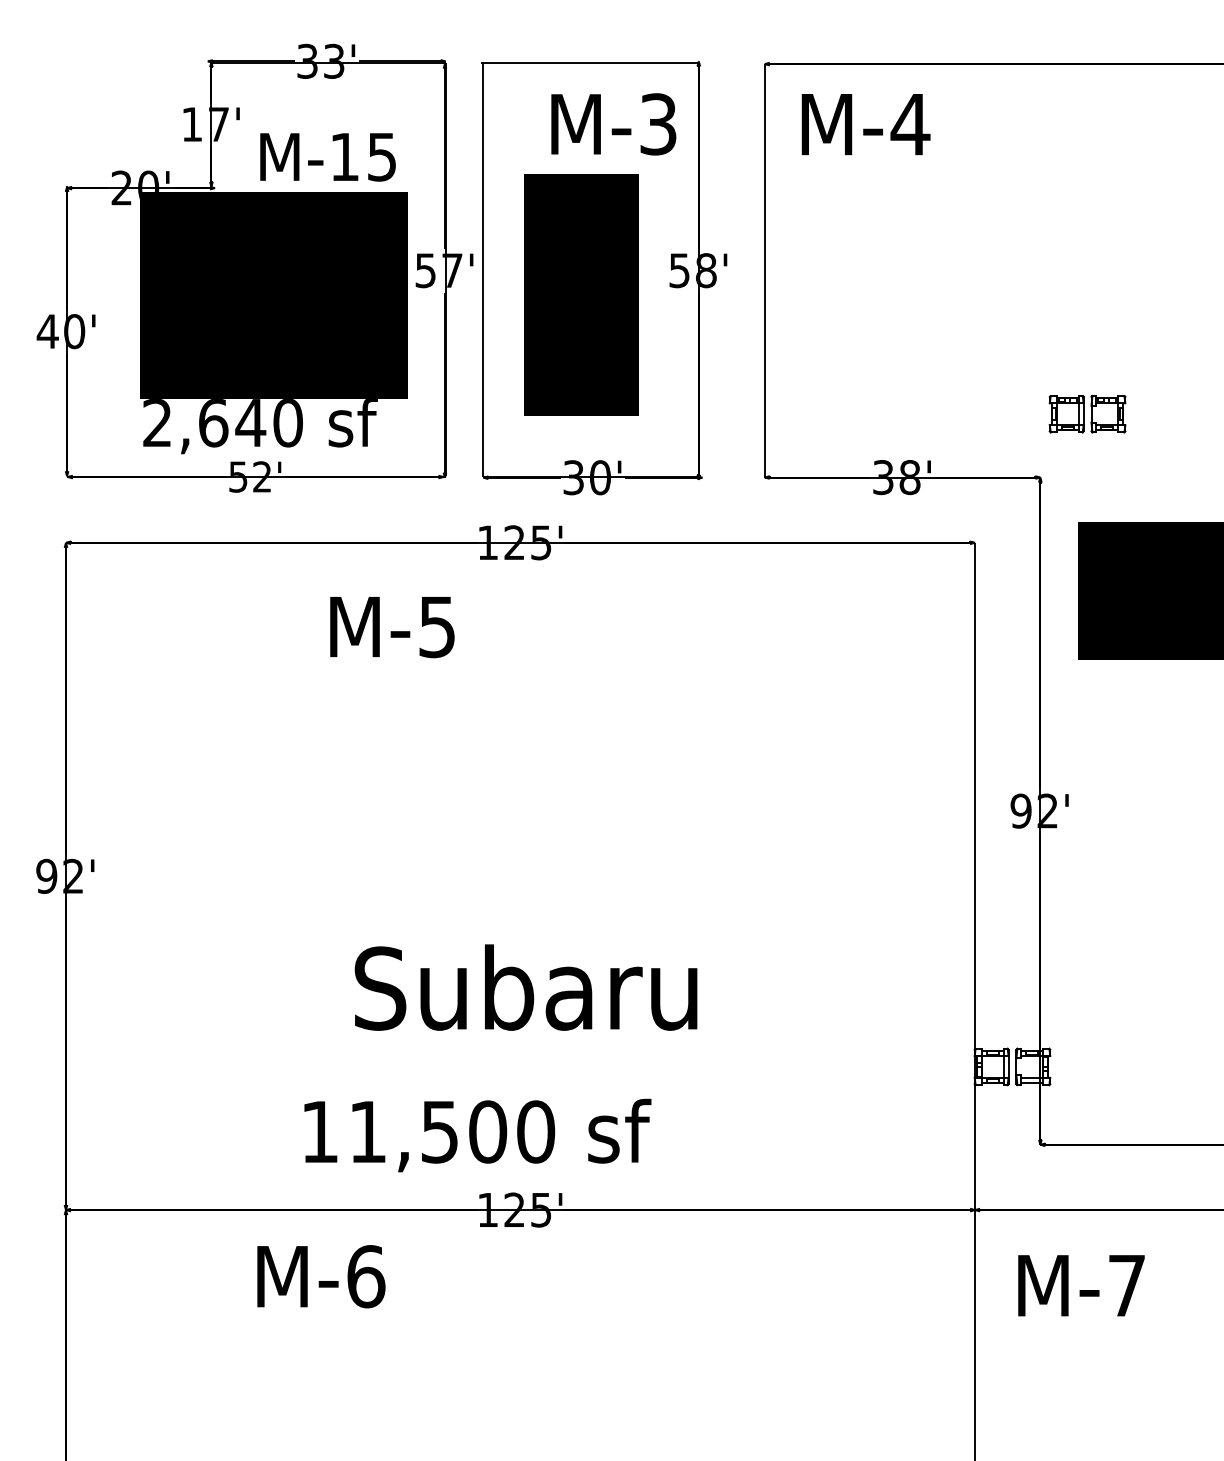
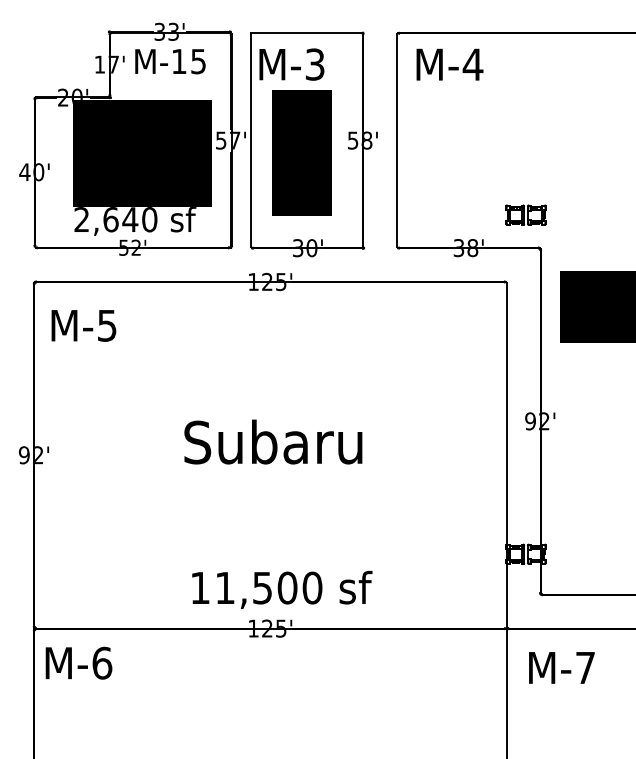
text: (612, 124) -> (291, 64), moved
text: (328, 156) -> (170, 61), moved
part: (1086, 412) -> (525, 214), moved
text: (391, 626) -> (83, 325), moved
text: (526, 986) -> (273, 441), moved
text: (478, 1134) -> (282, 589), moved
text: (320, 1275) -> (78, 662), moved

